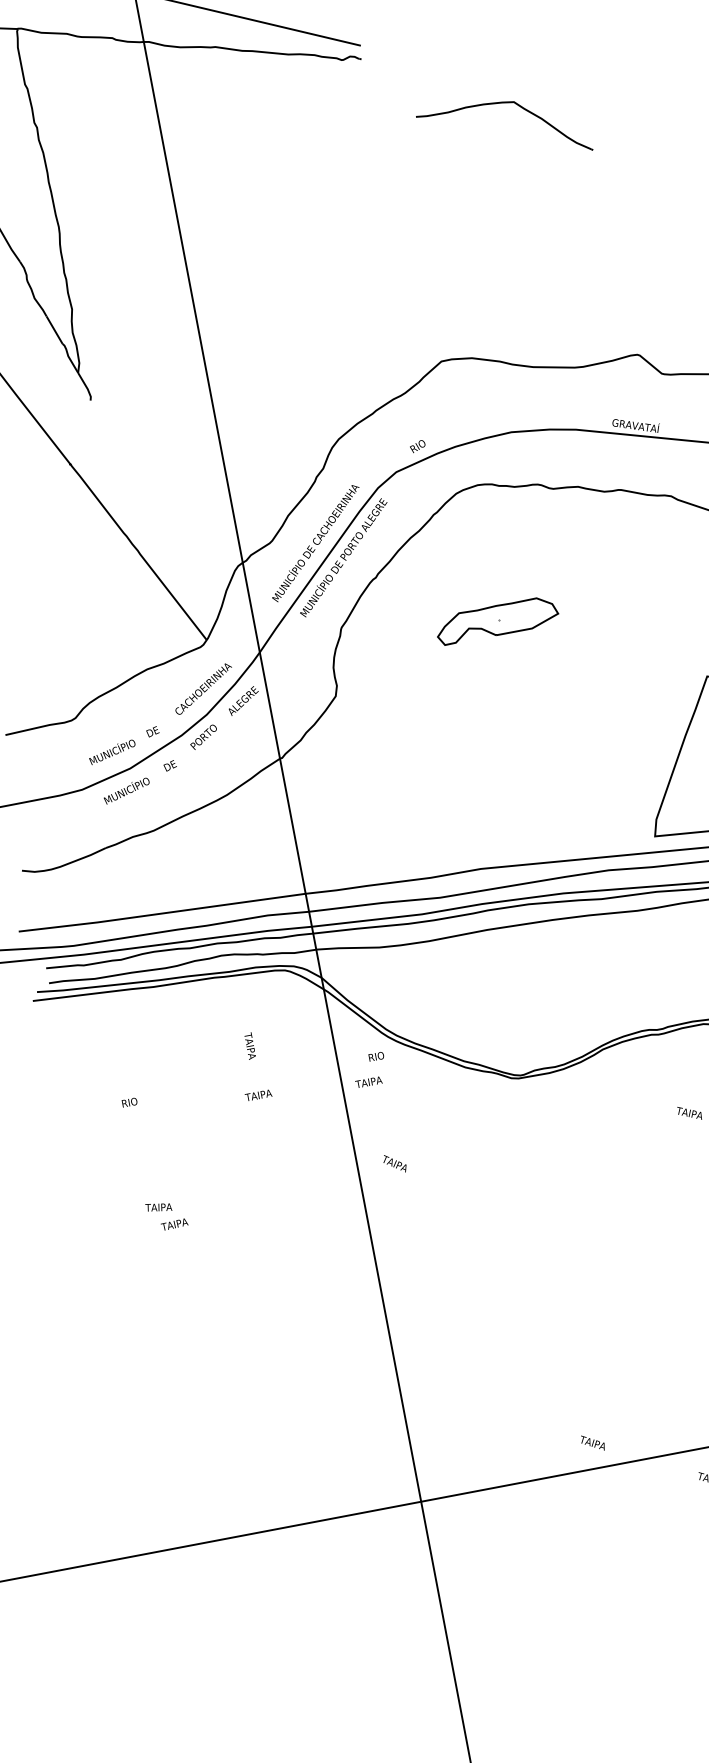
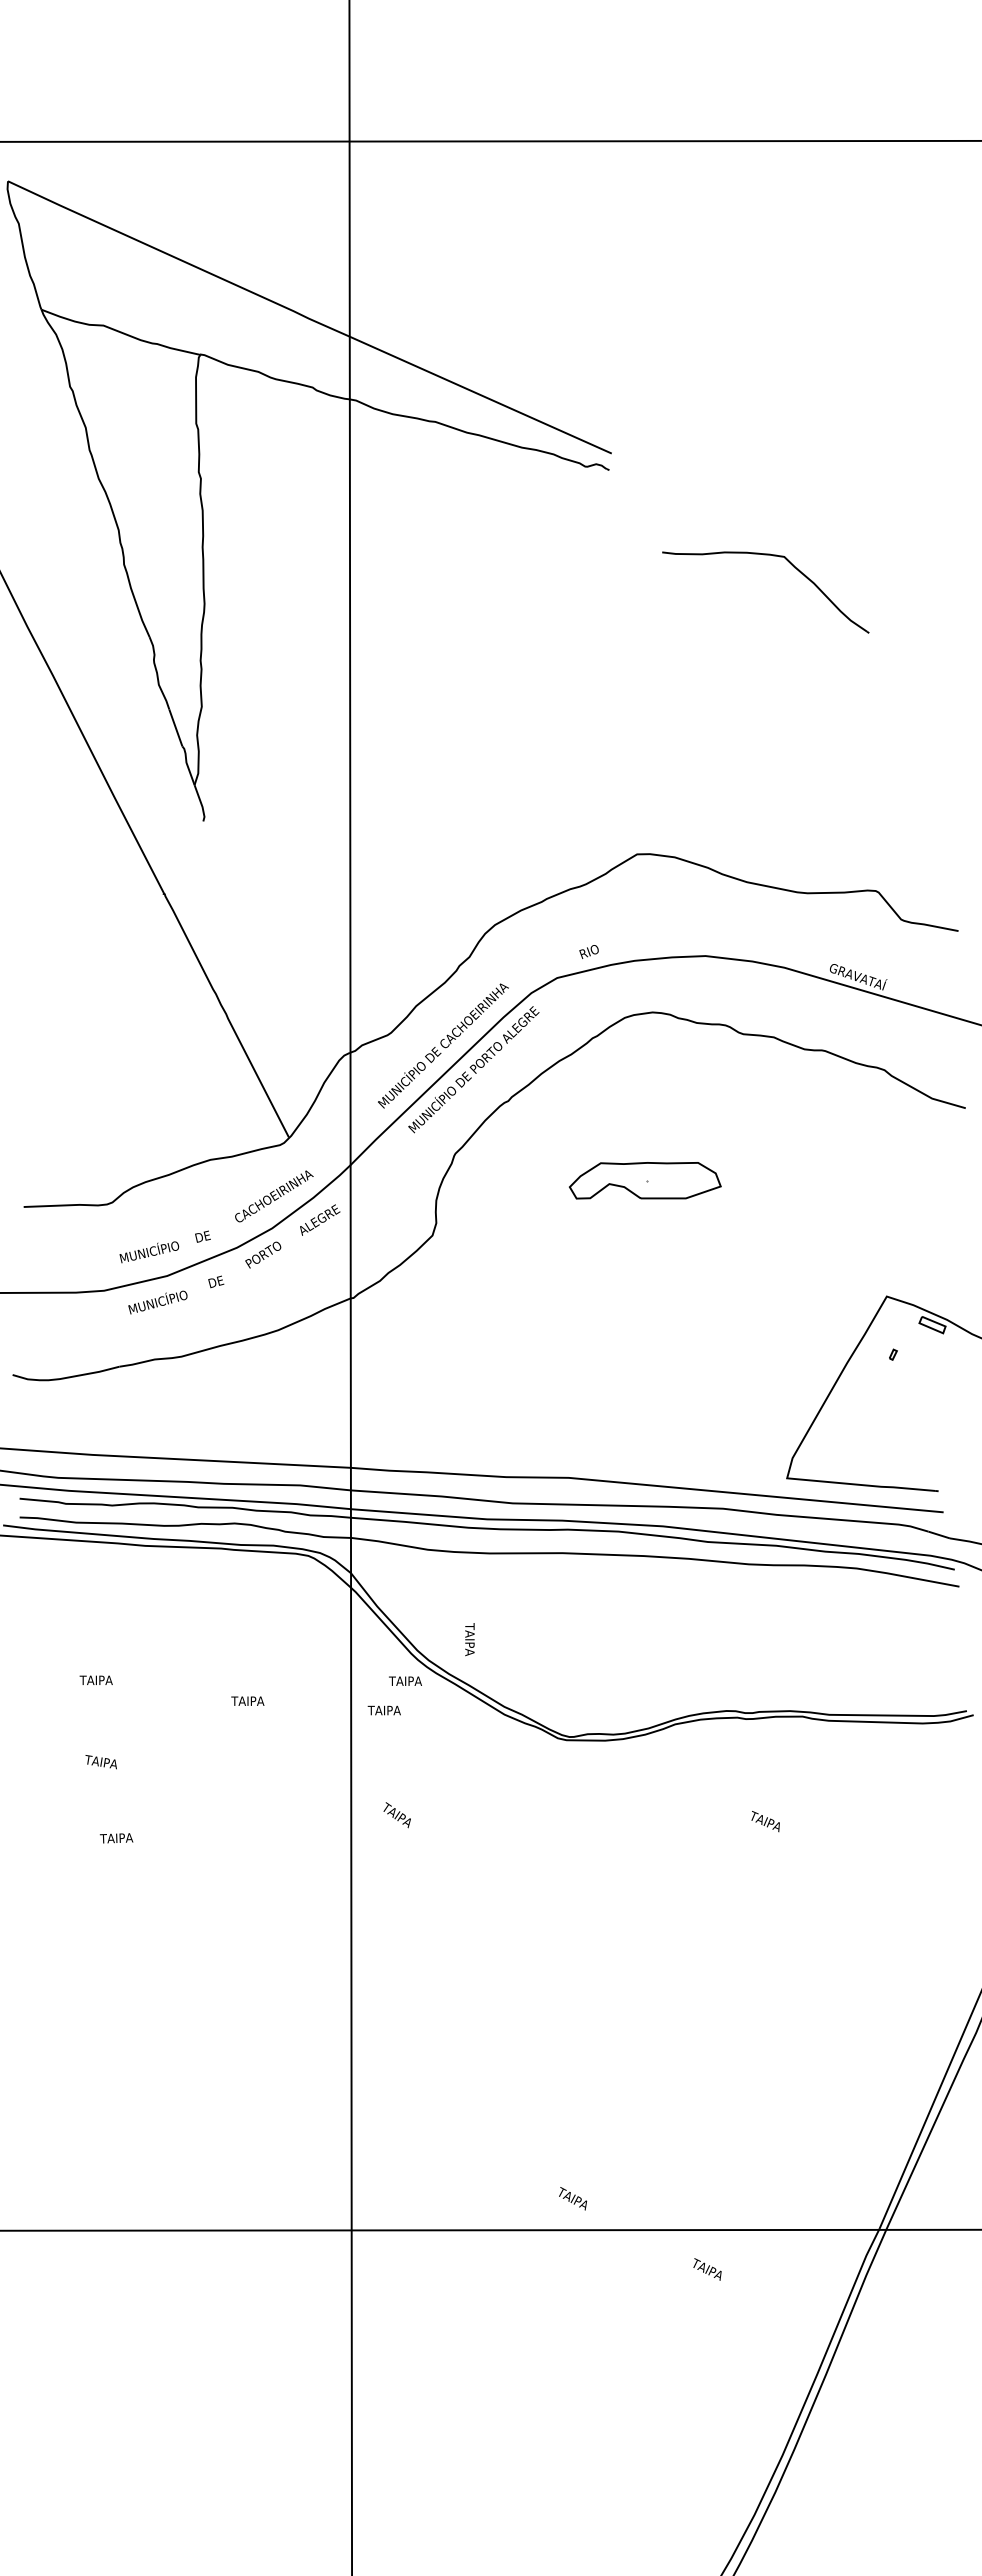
text: (249, 1046) -> (469, 1639), moved
text: (381, 1055) -> (405, 1680), RIO -> TAIPA
text: (134, 1101) -> (95, 1680), RIO -> TAIPA
text: (158, 1207) -> (100, 1762), moved

